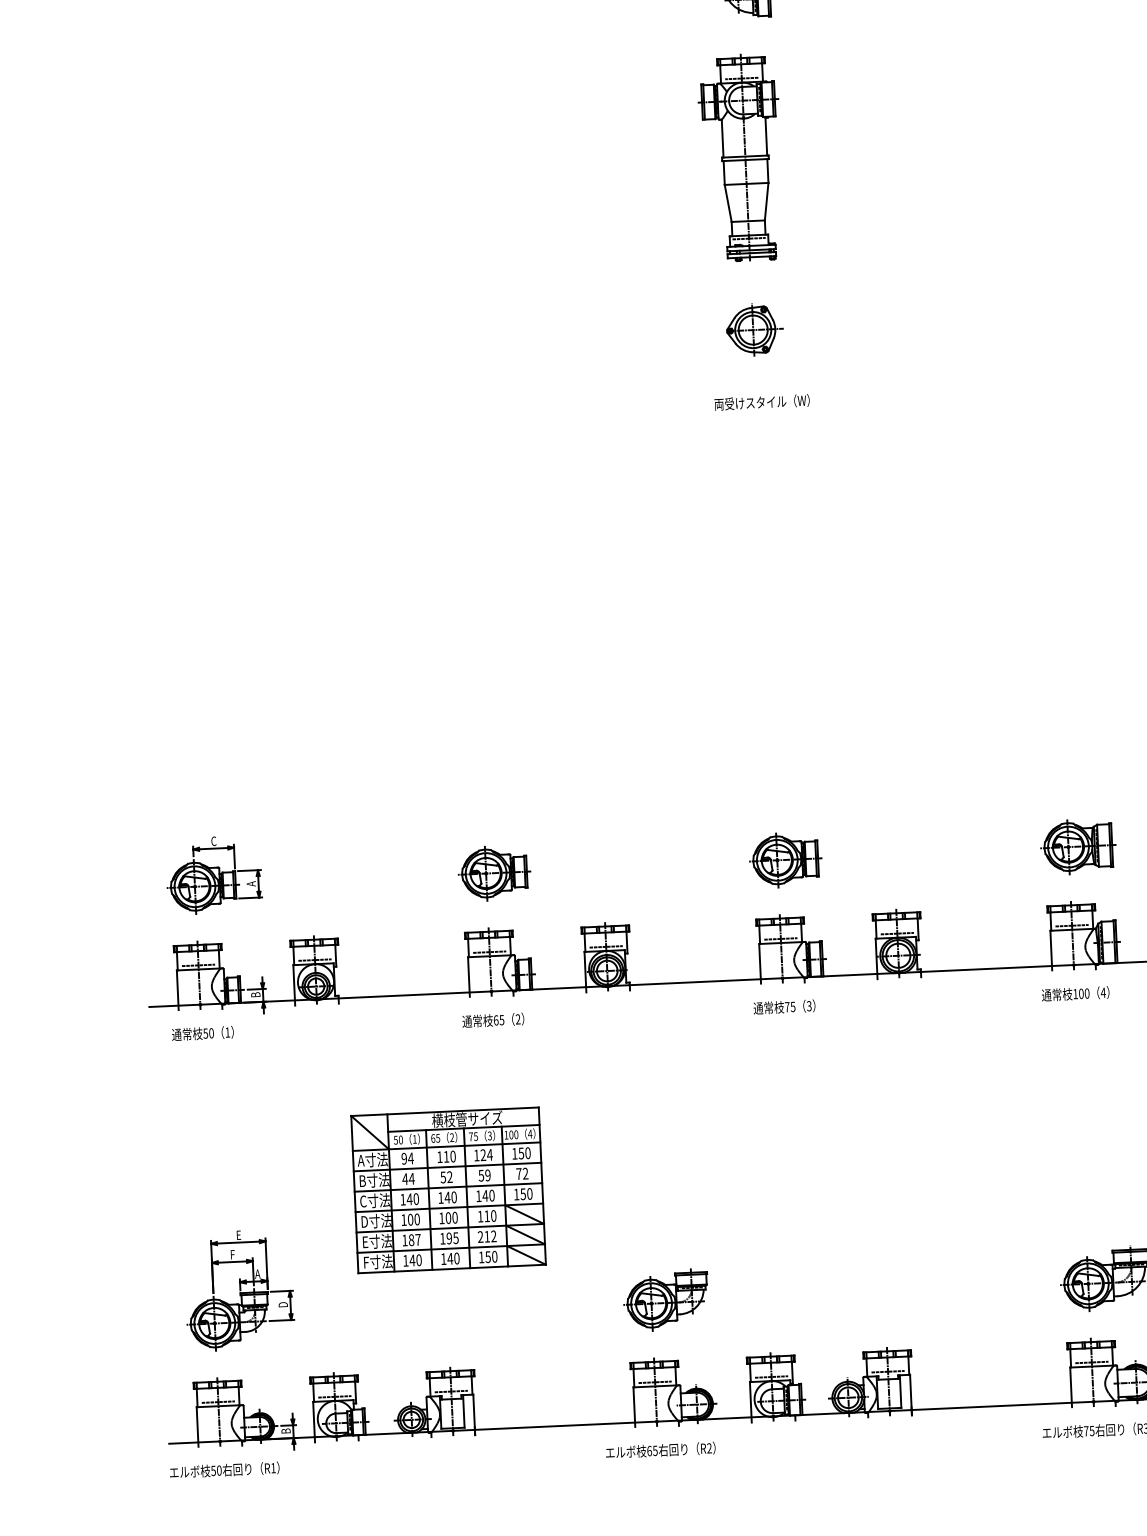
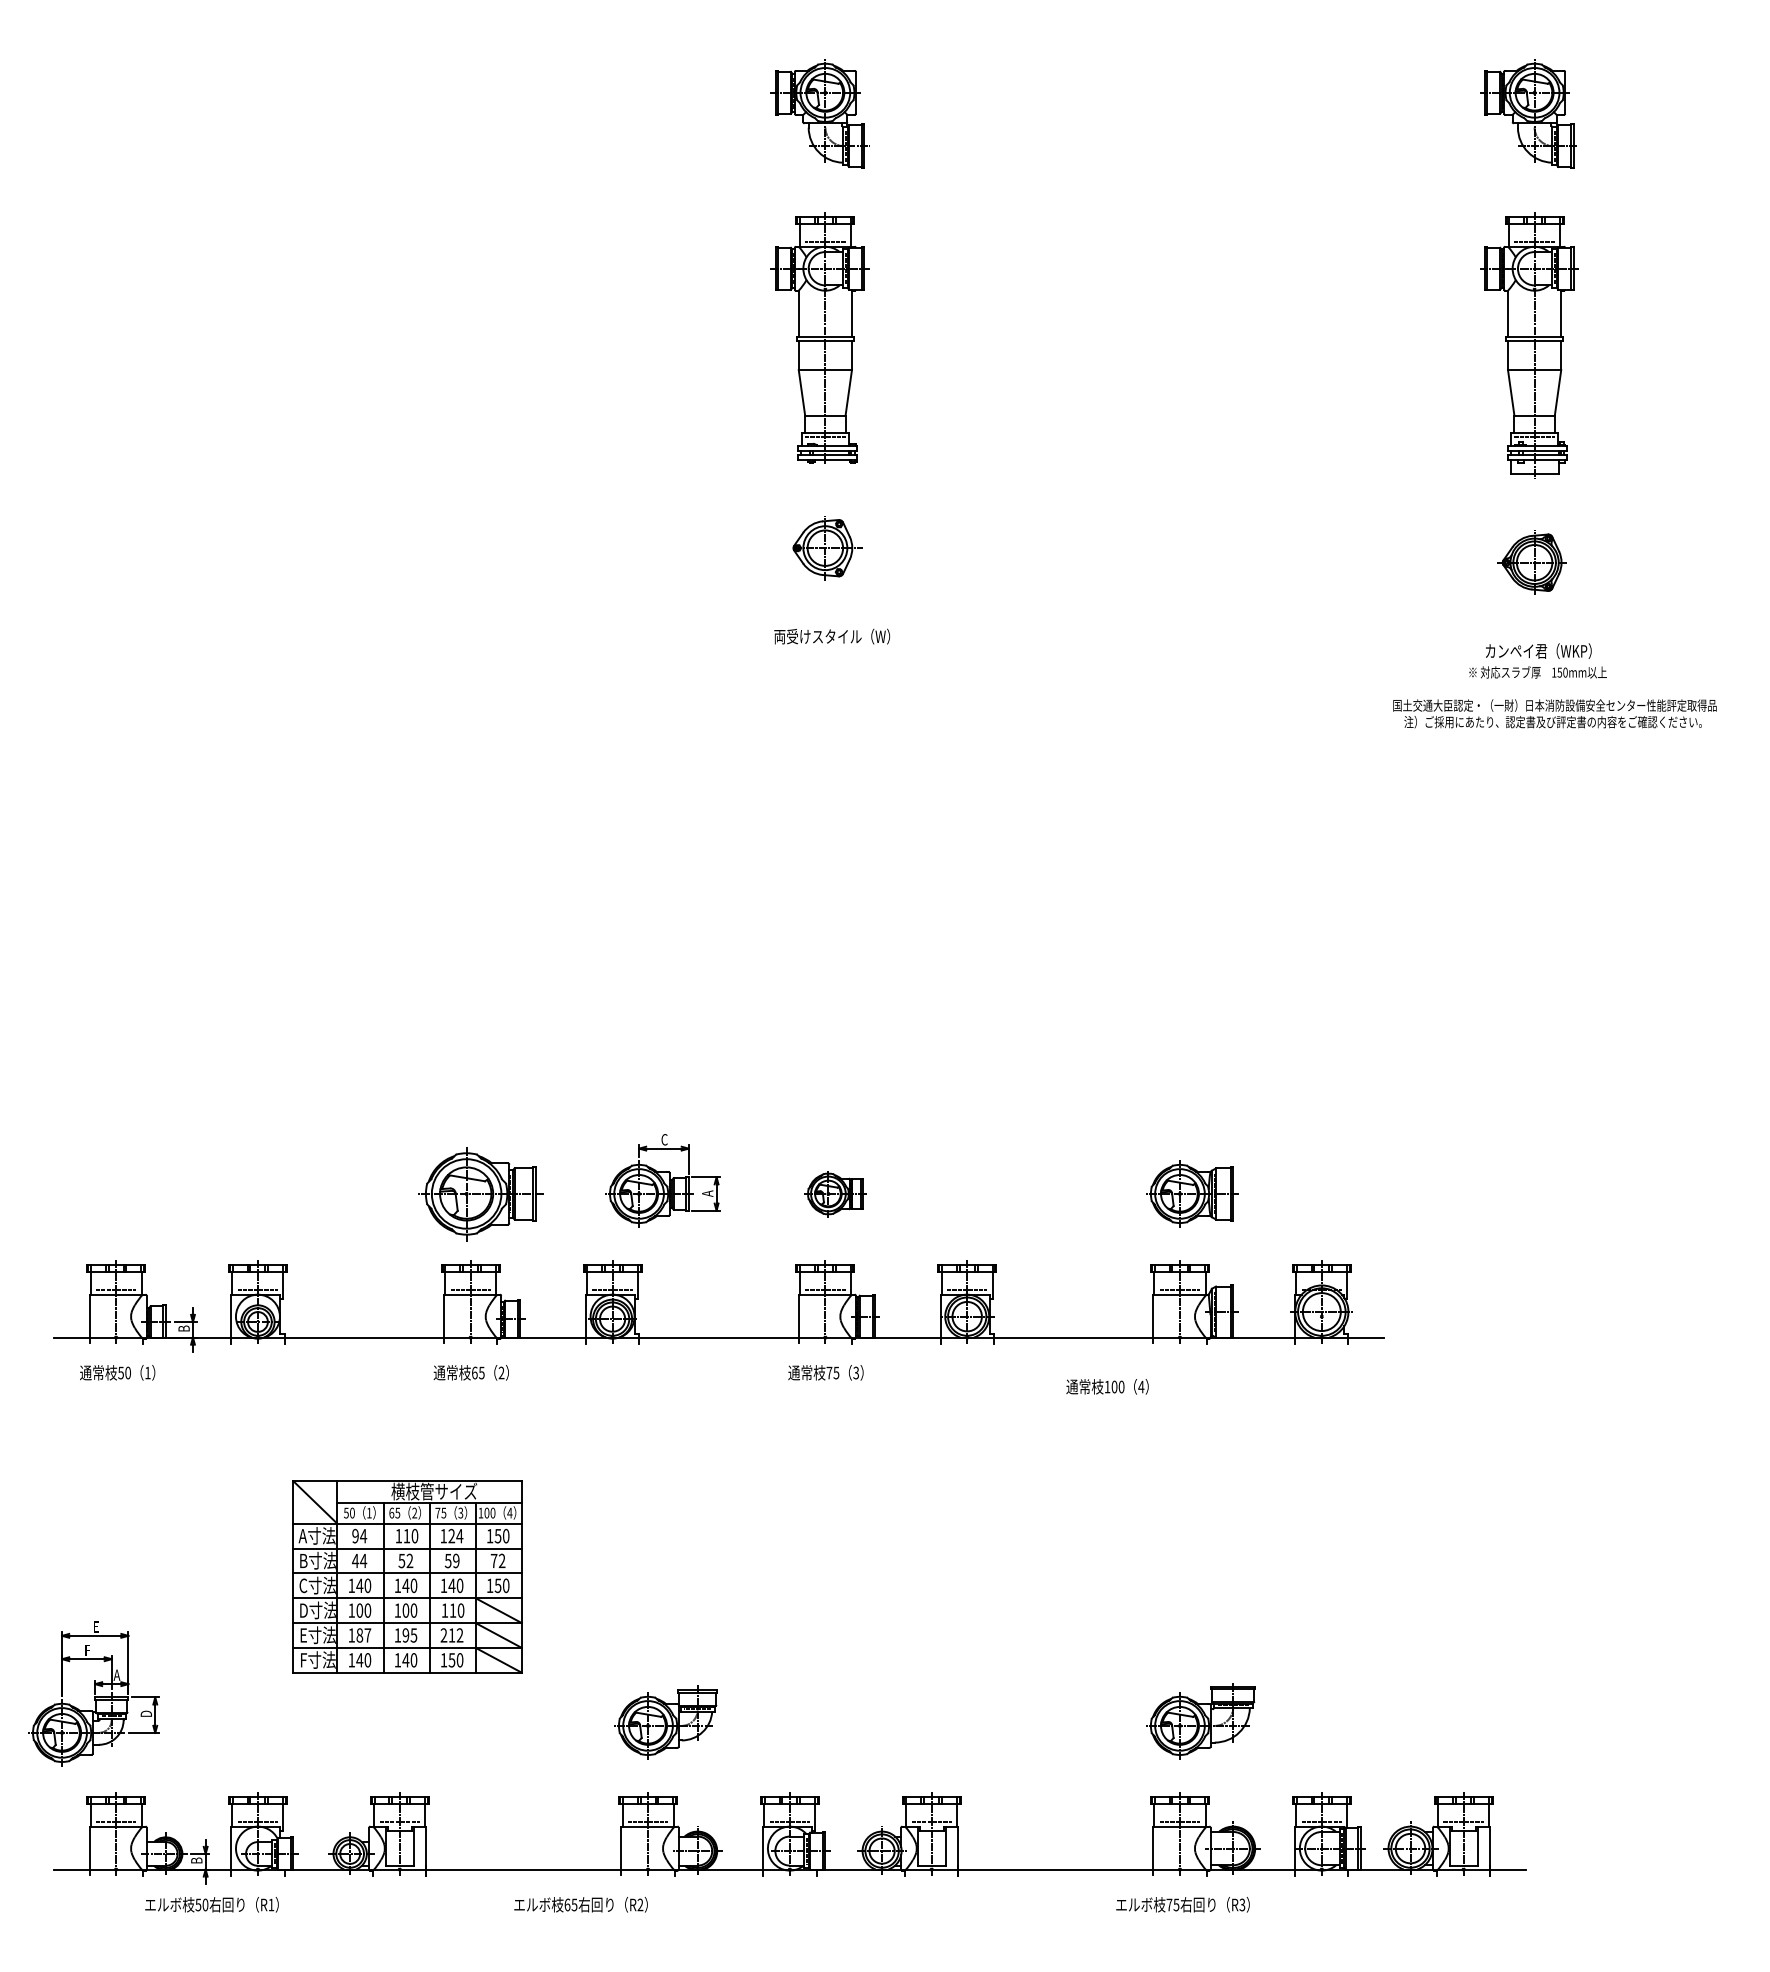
part: (785, 859) -> (835, 1193), size x0.7
part: (494, 872) -> (480, 1193), size x1.4
part: (213, 874) -> (662, 1180), moved
text: (1075, 993) -> (1107, 1386), moved
part: (239, 1289) -> (93, 1693), moved
text: (660, 1450) -> (580, 1904), moved
text: (224, 1470) -> (211, 1904), moved

